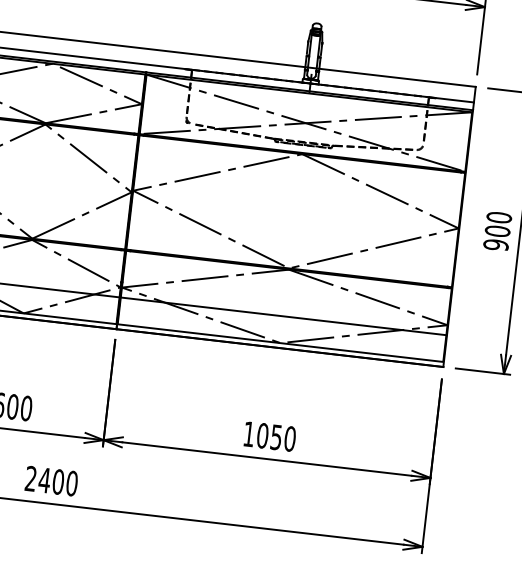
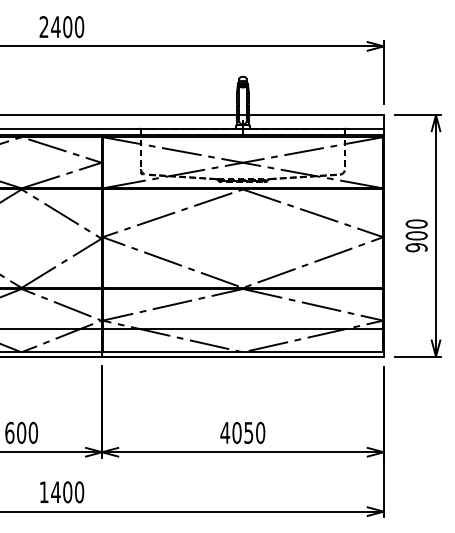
text: (249, 433) -> (225, 432), 1050 -> 4050
text: (30, 477) -> (43, 491), 2400 -> 1400

